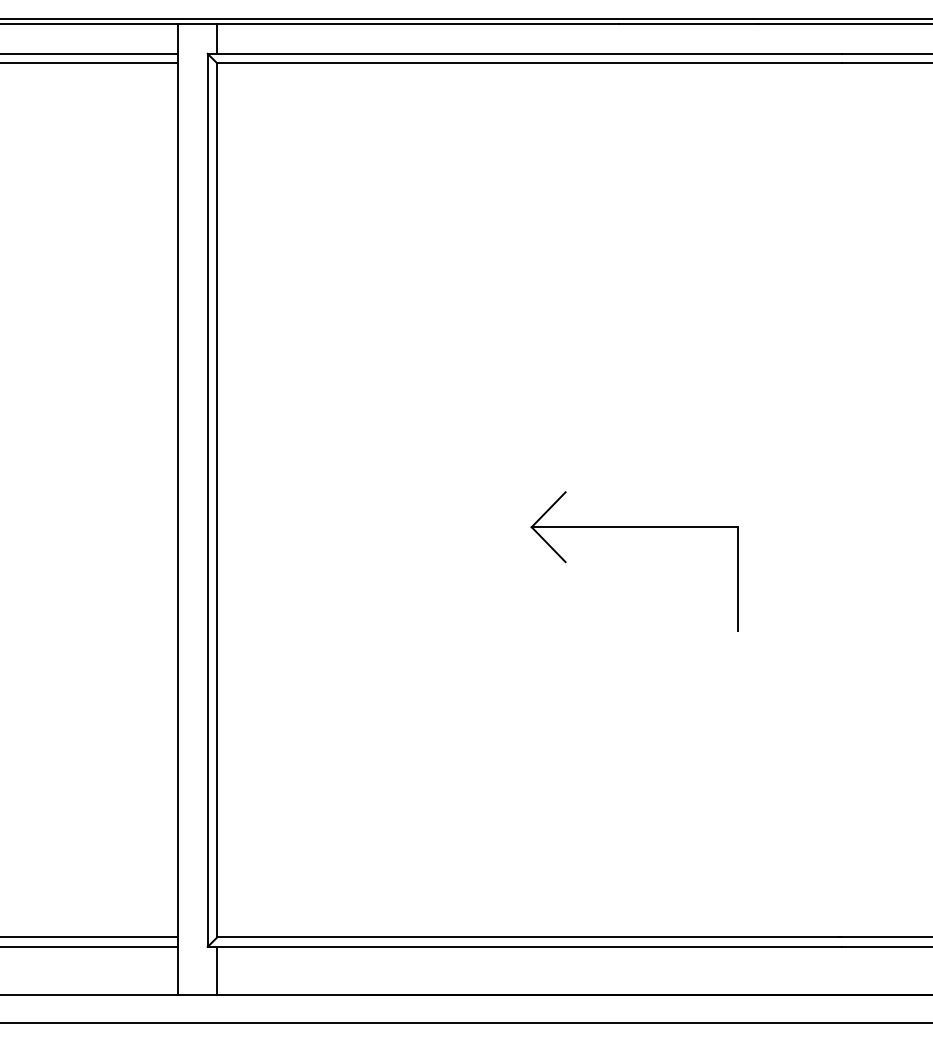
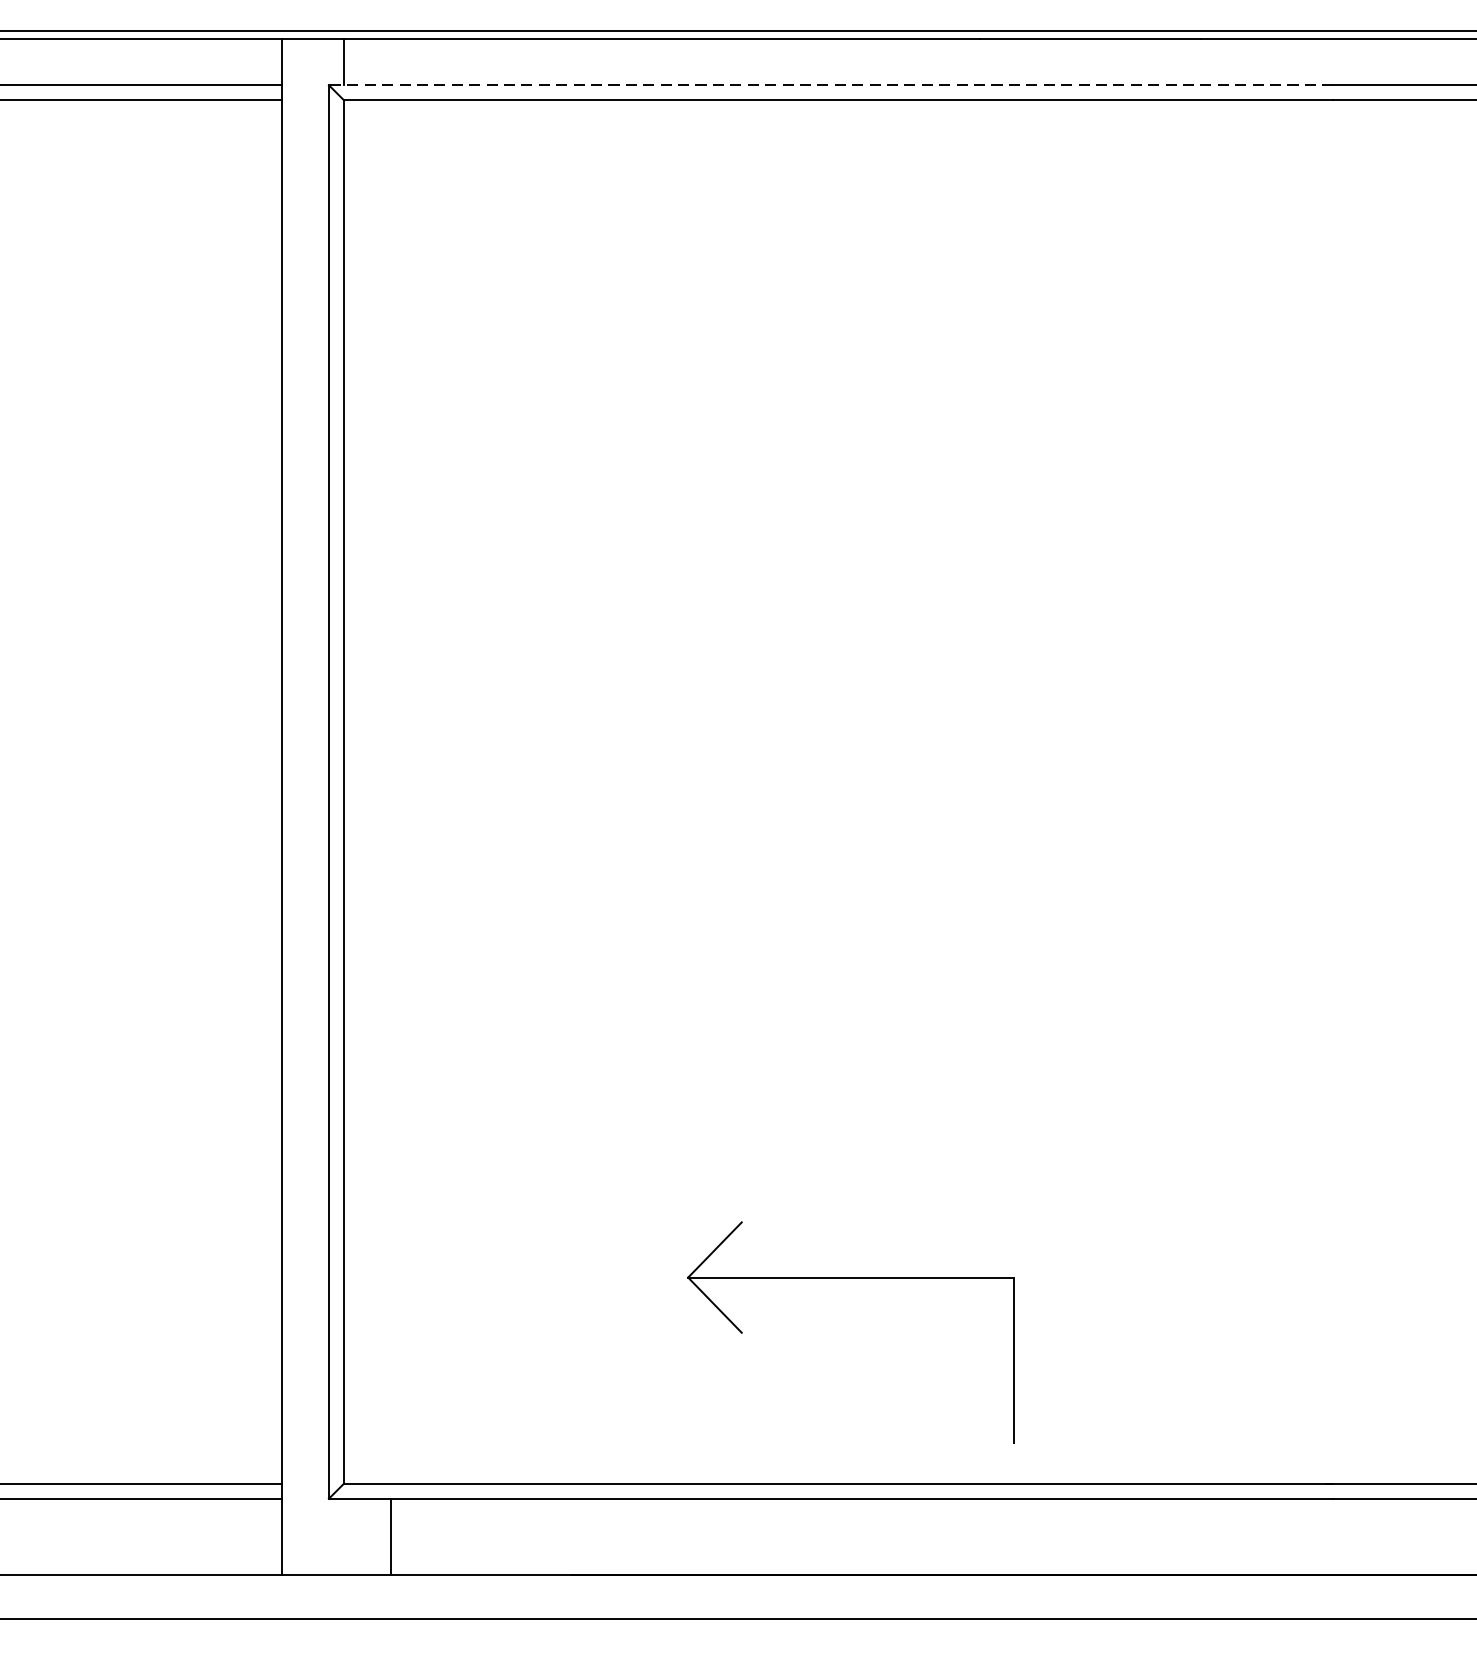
line: (524, 53) -> (830, 84), solid -> dashed
part: (634, 527) -> (850, 1278), moved
line: (217, 970) -> (391, 1536), moved

